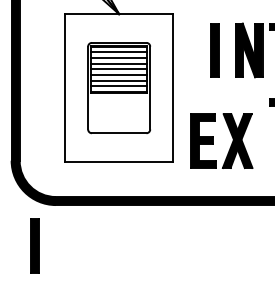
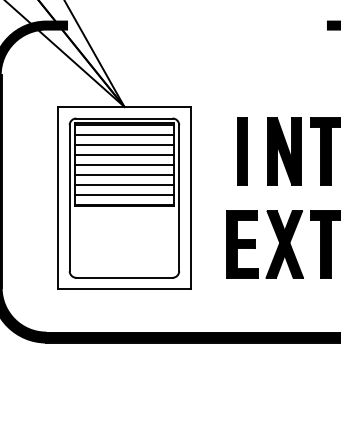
part: (119, 87) -> (124, 197), size x1.43
part: (213, 141) -> (255, 244), moved
part: (34, 245) -> (20, 392), removed

